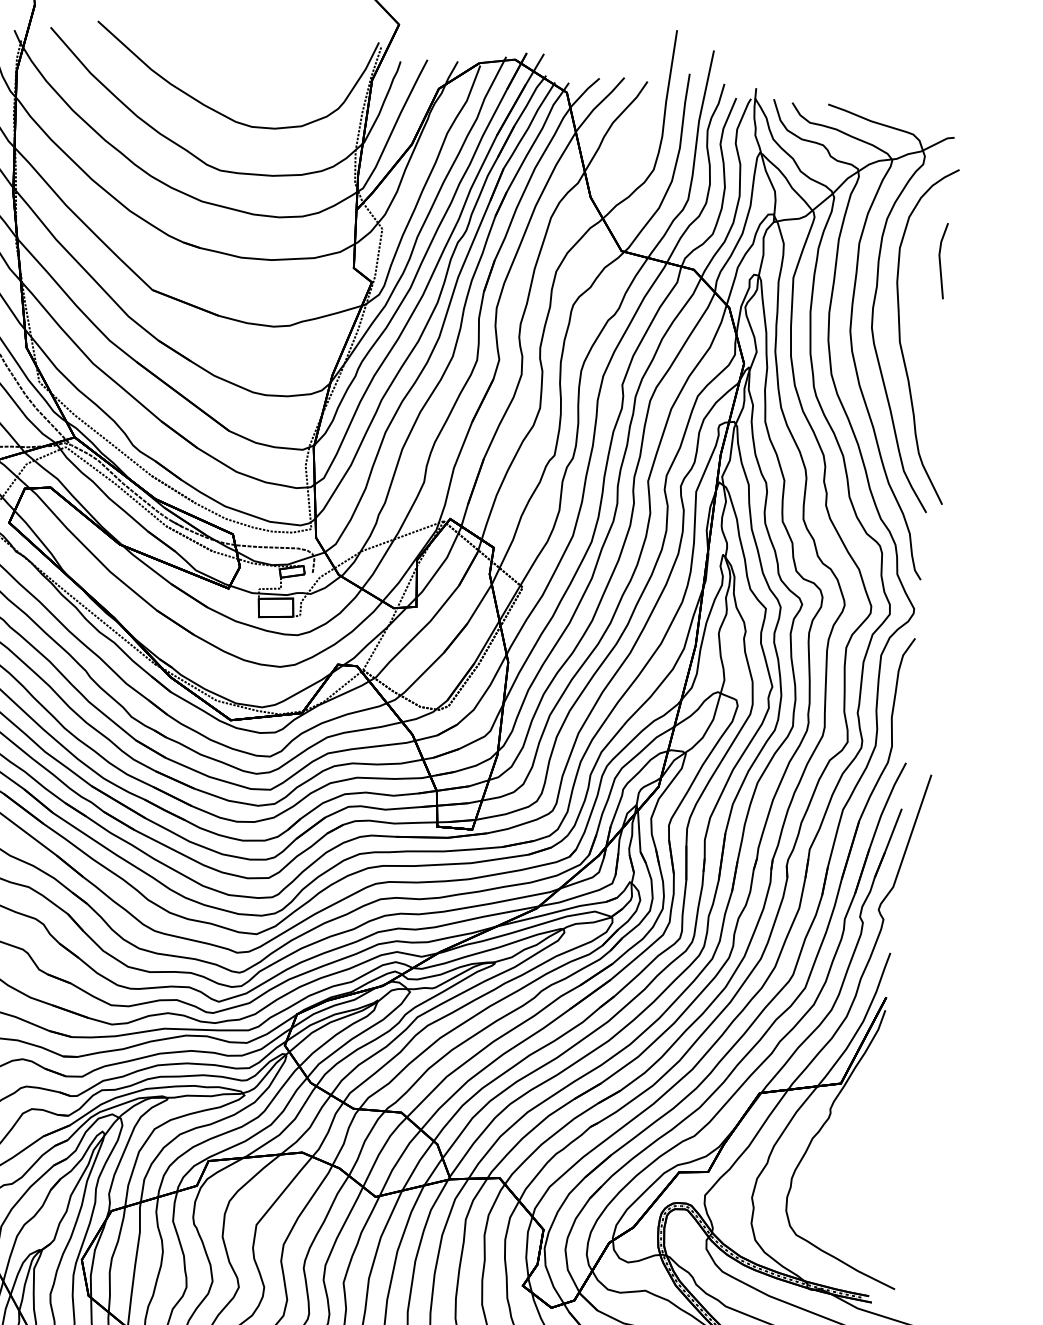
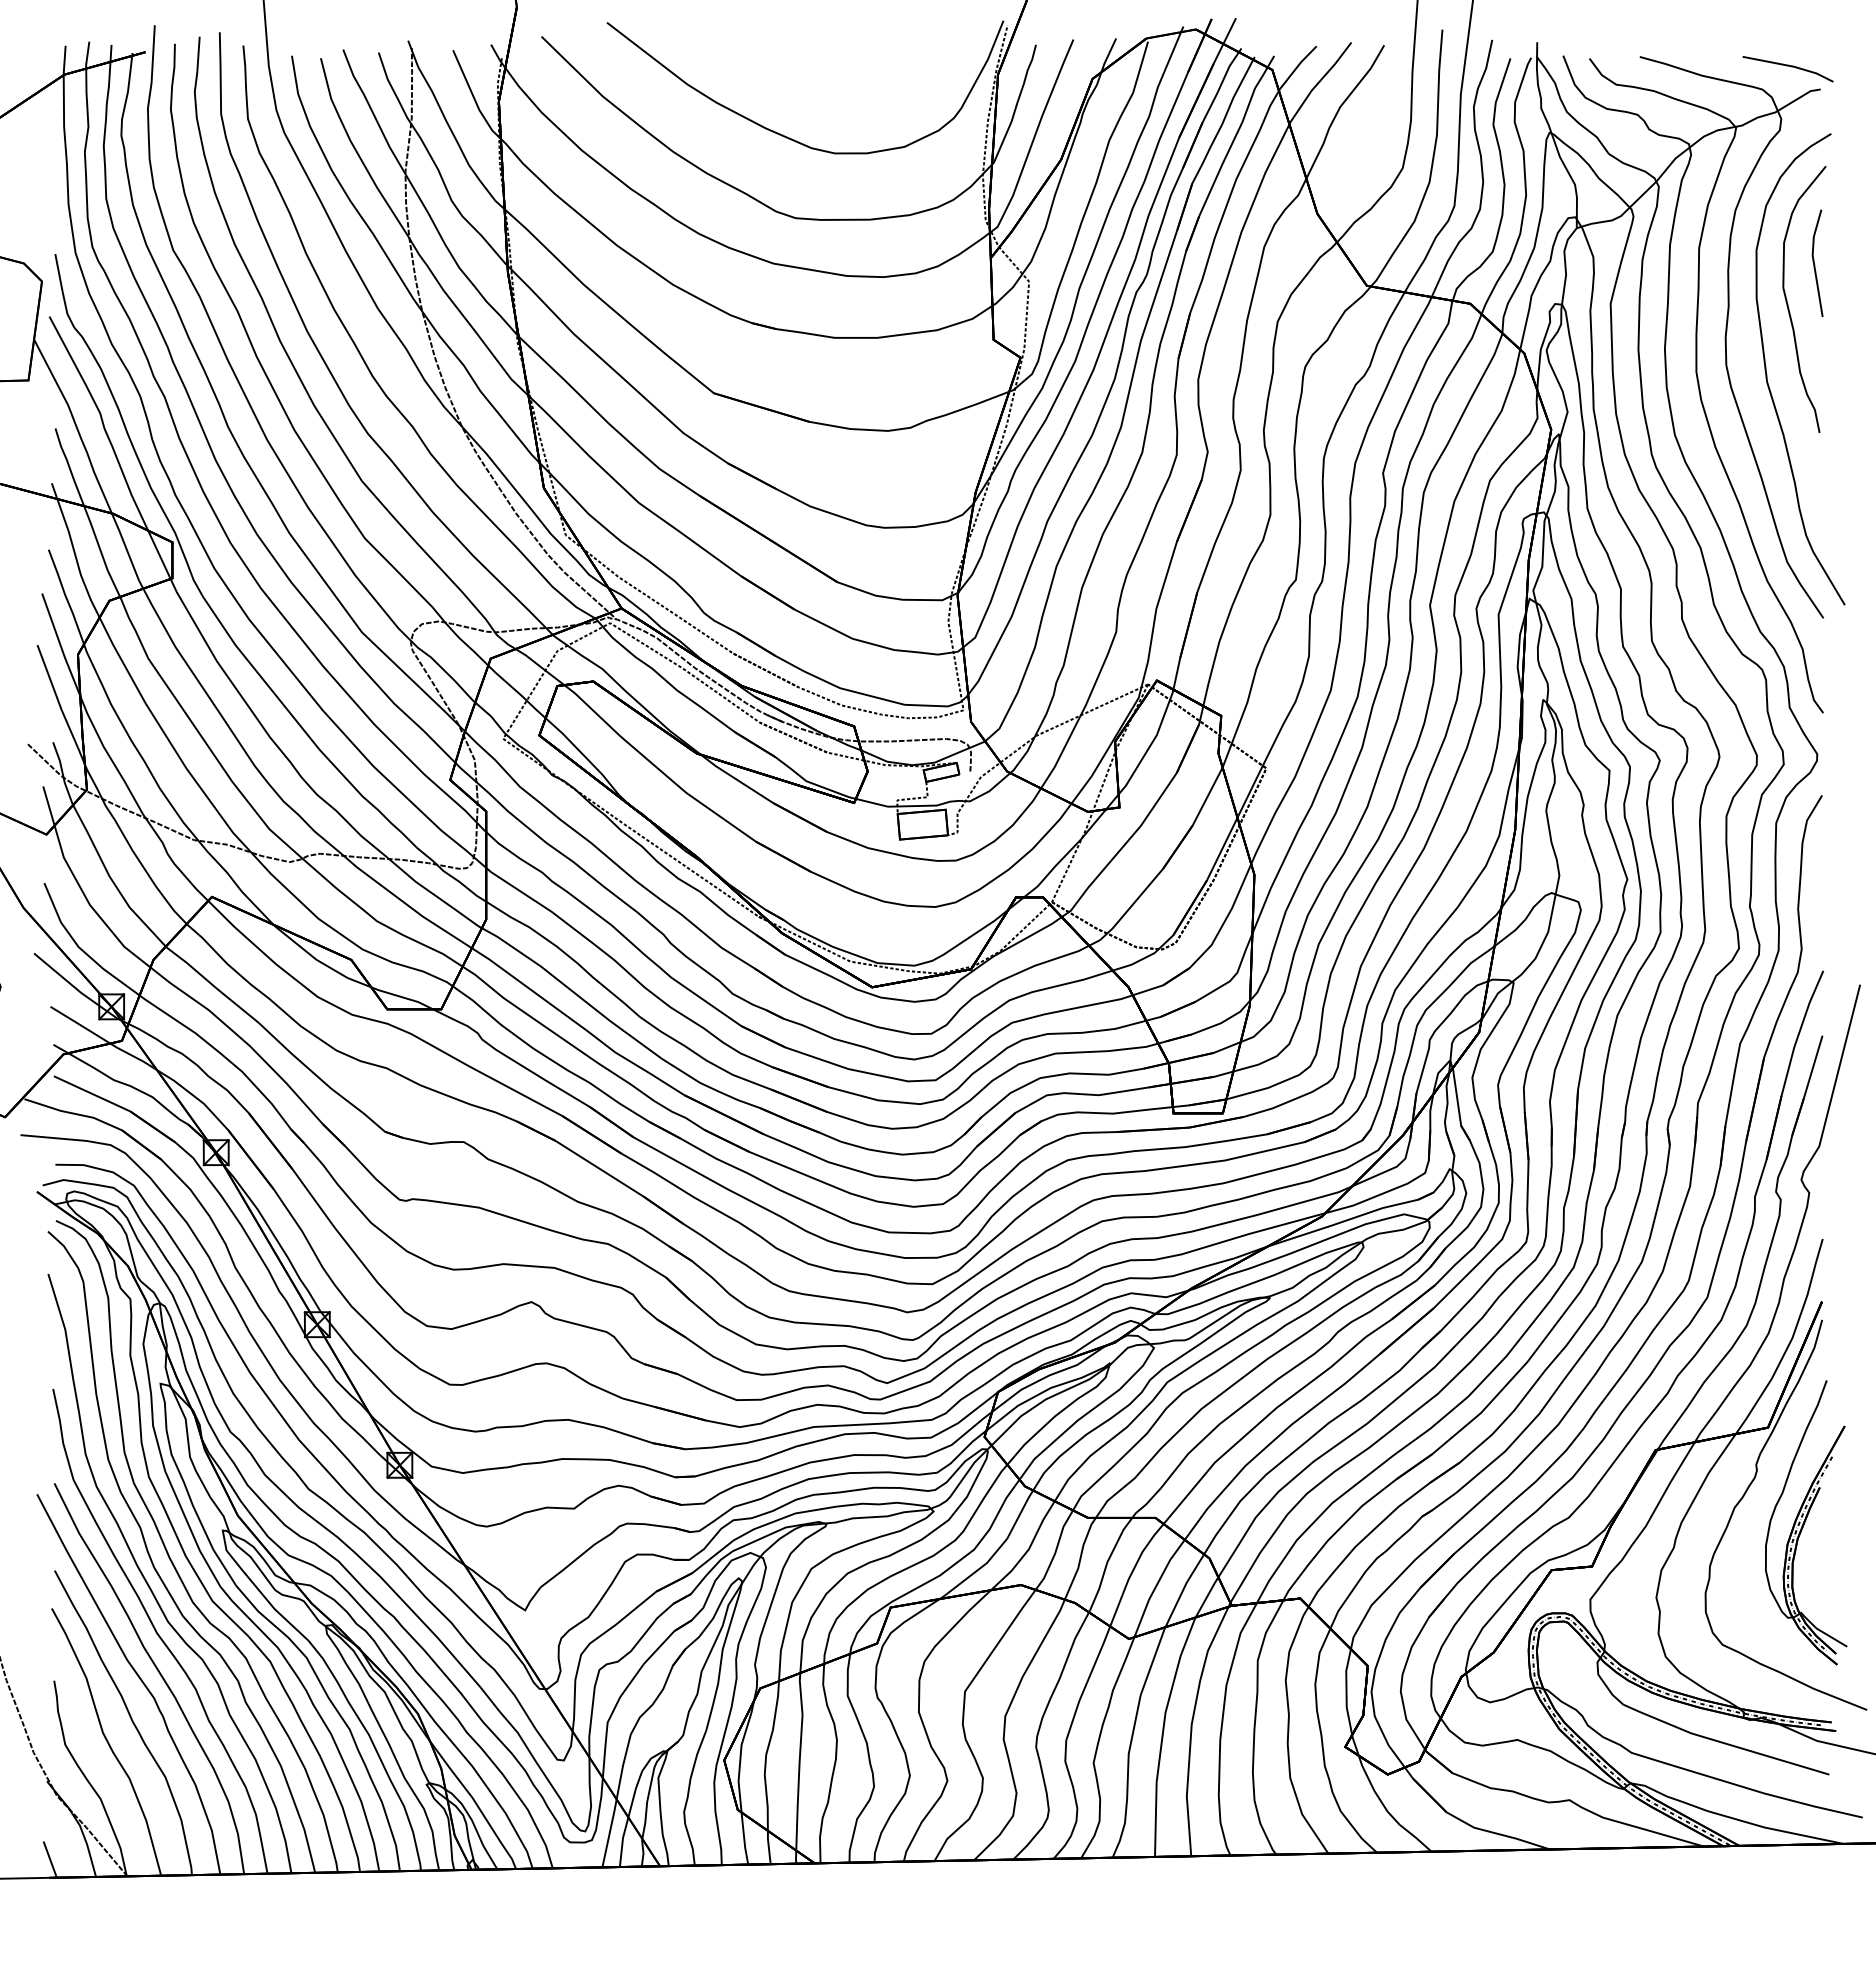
line: (932, 119) -> (1787, 66), added
curve: (919, 288) -> (1788, 304), added
part: (862, 1153) -> (1806, 1522), added

